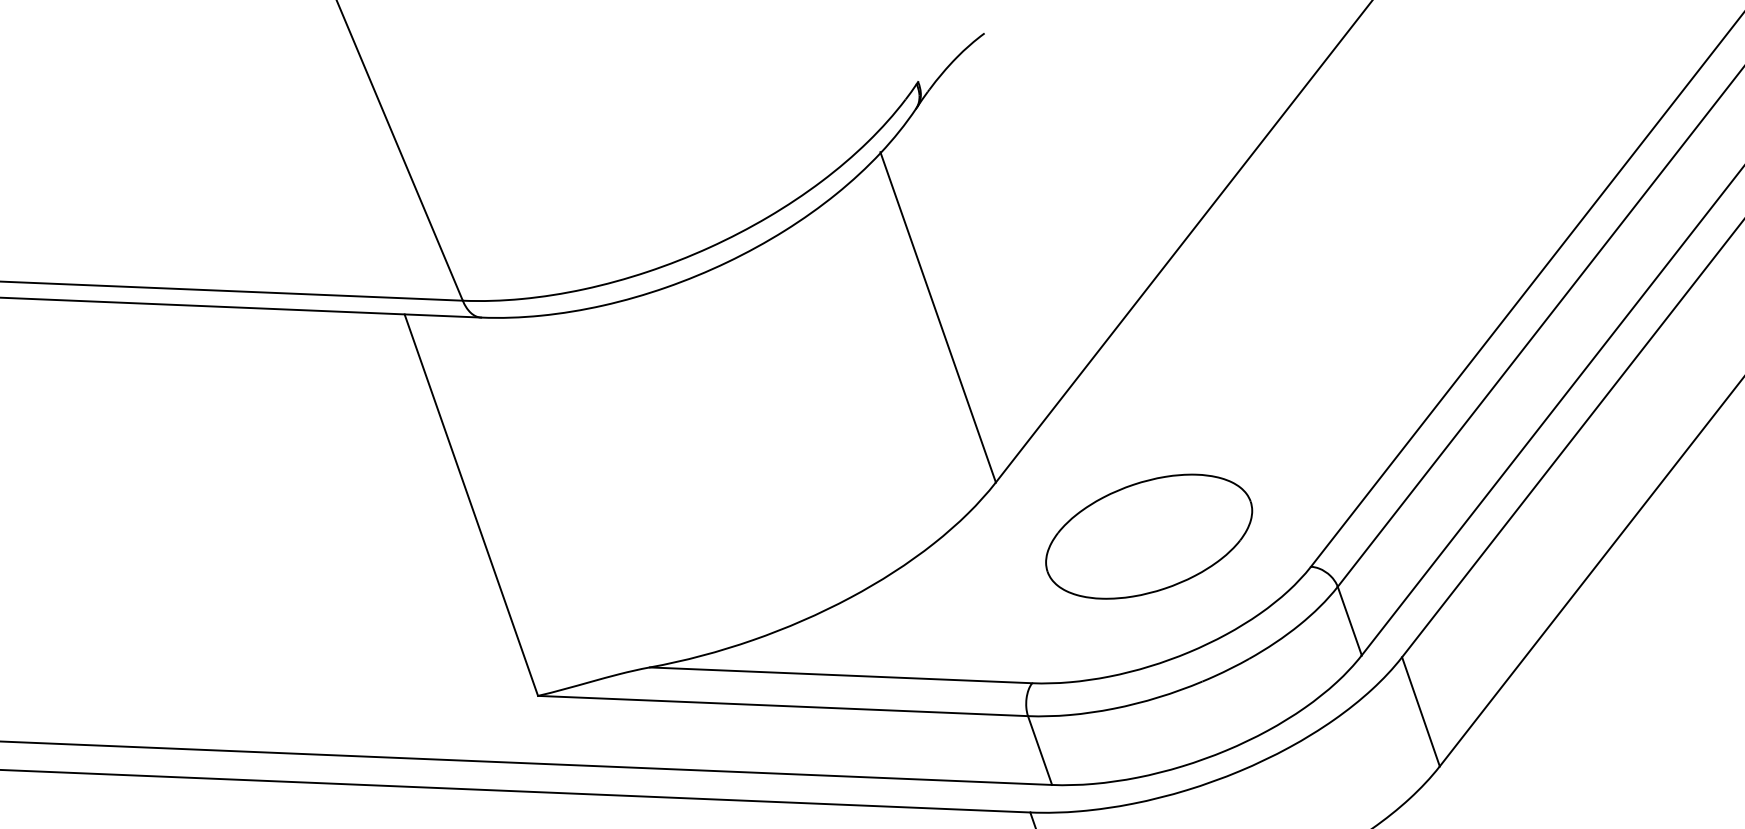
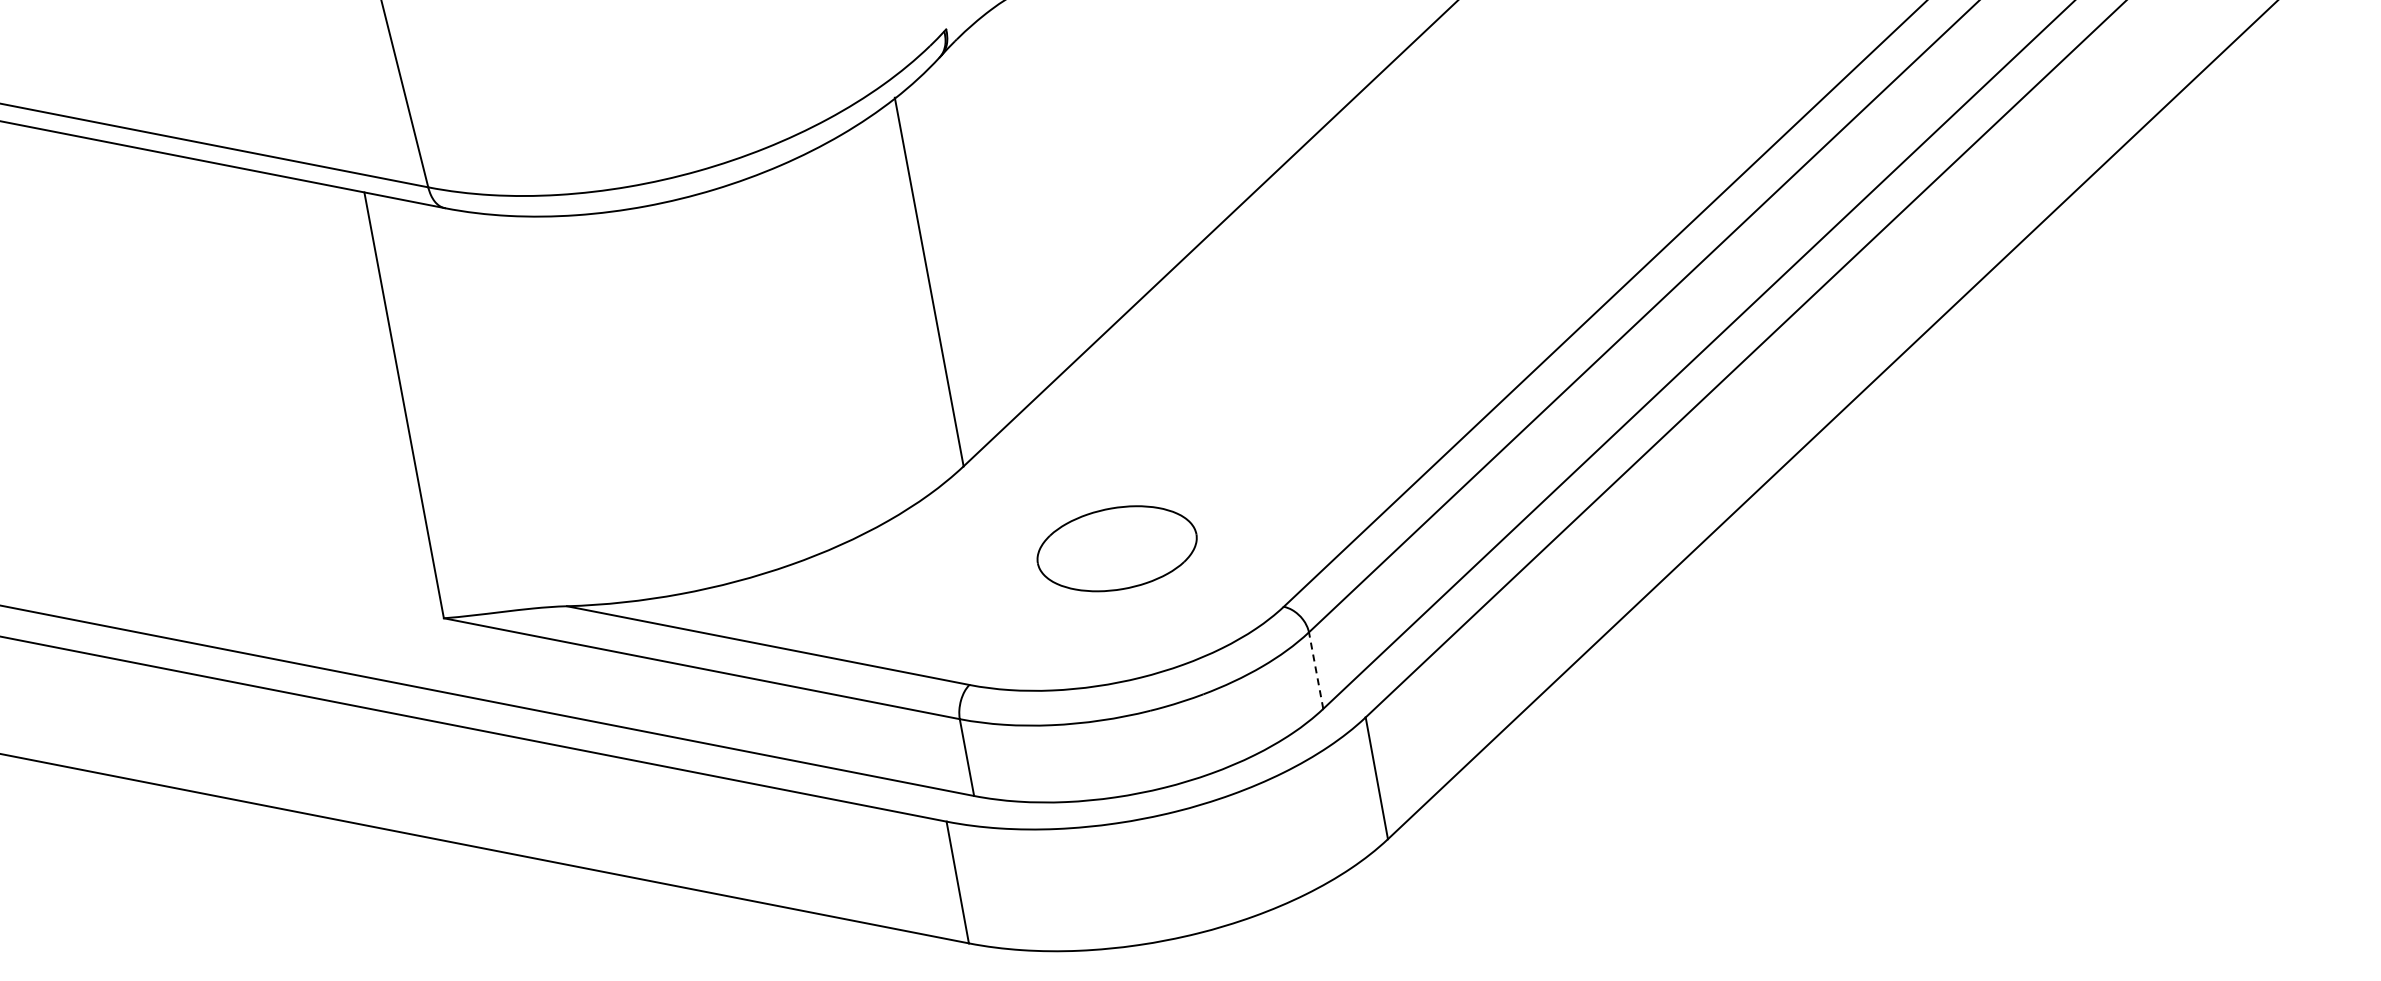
part: (1148, 536) -> (1116, 548), size x0.7
line: (1350, 620) -> (1316, 670), solid -> dashed

